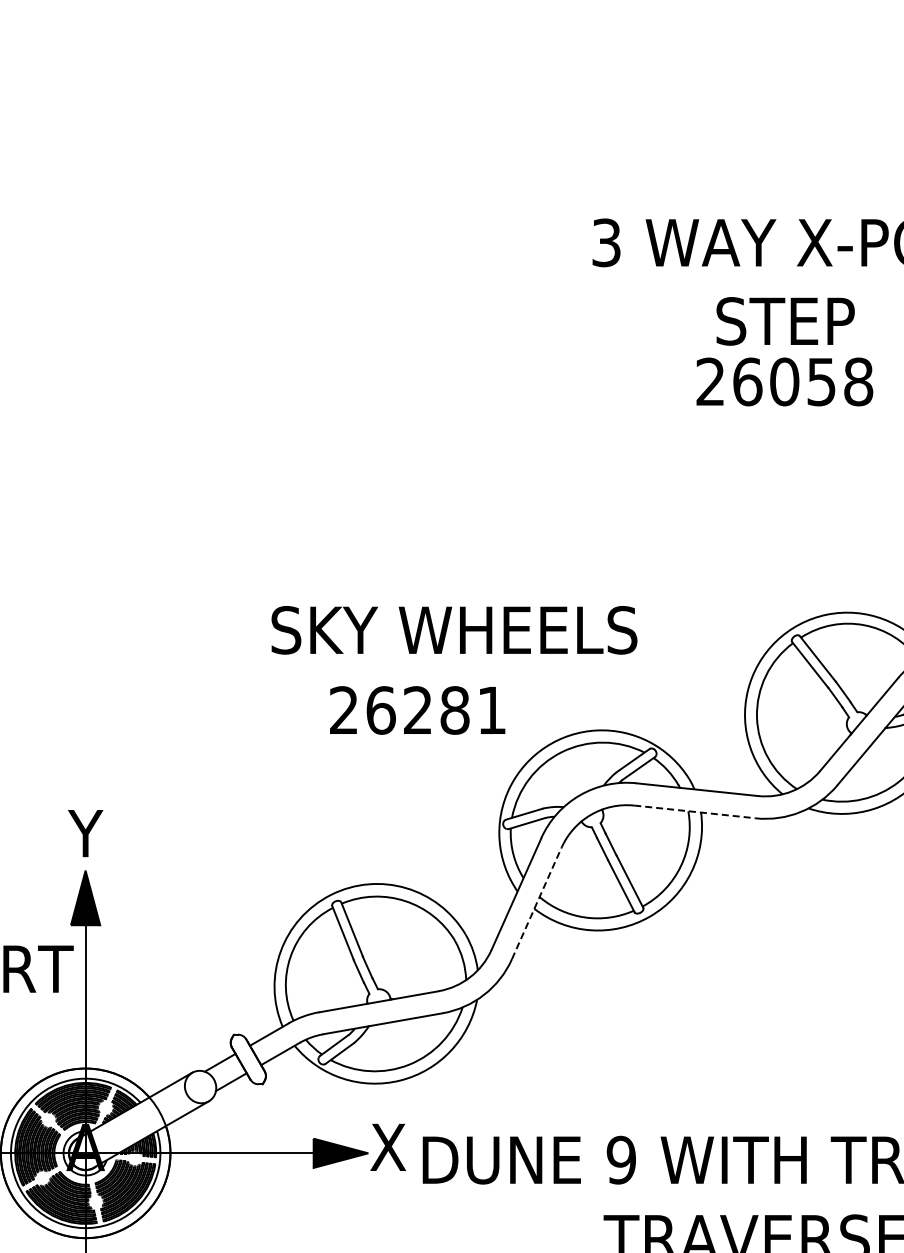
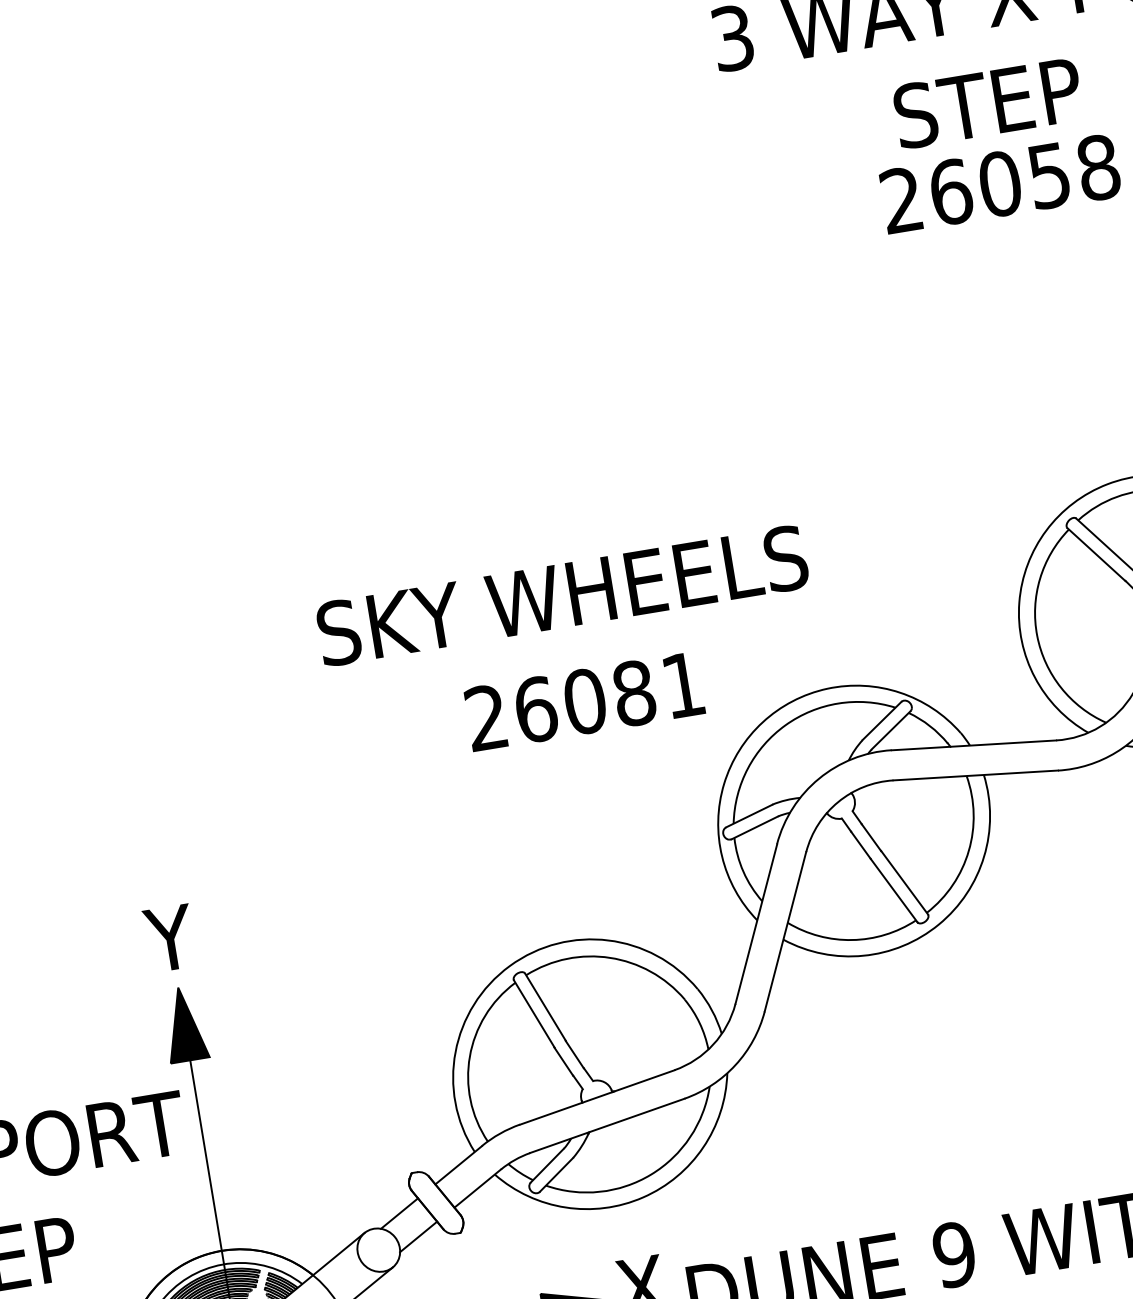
text: (454, 630) -> (562, 595), moved
text: (417, 710) -> (584, 701), 26281 -> 26081
line: (695, 811) -> (976, 774), dashed -> solid
line: (537, 902) -> (786, 930), dashed -> solid

